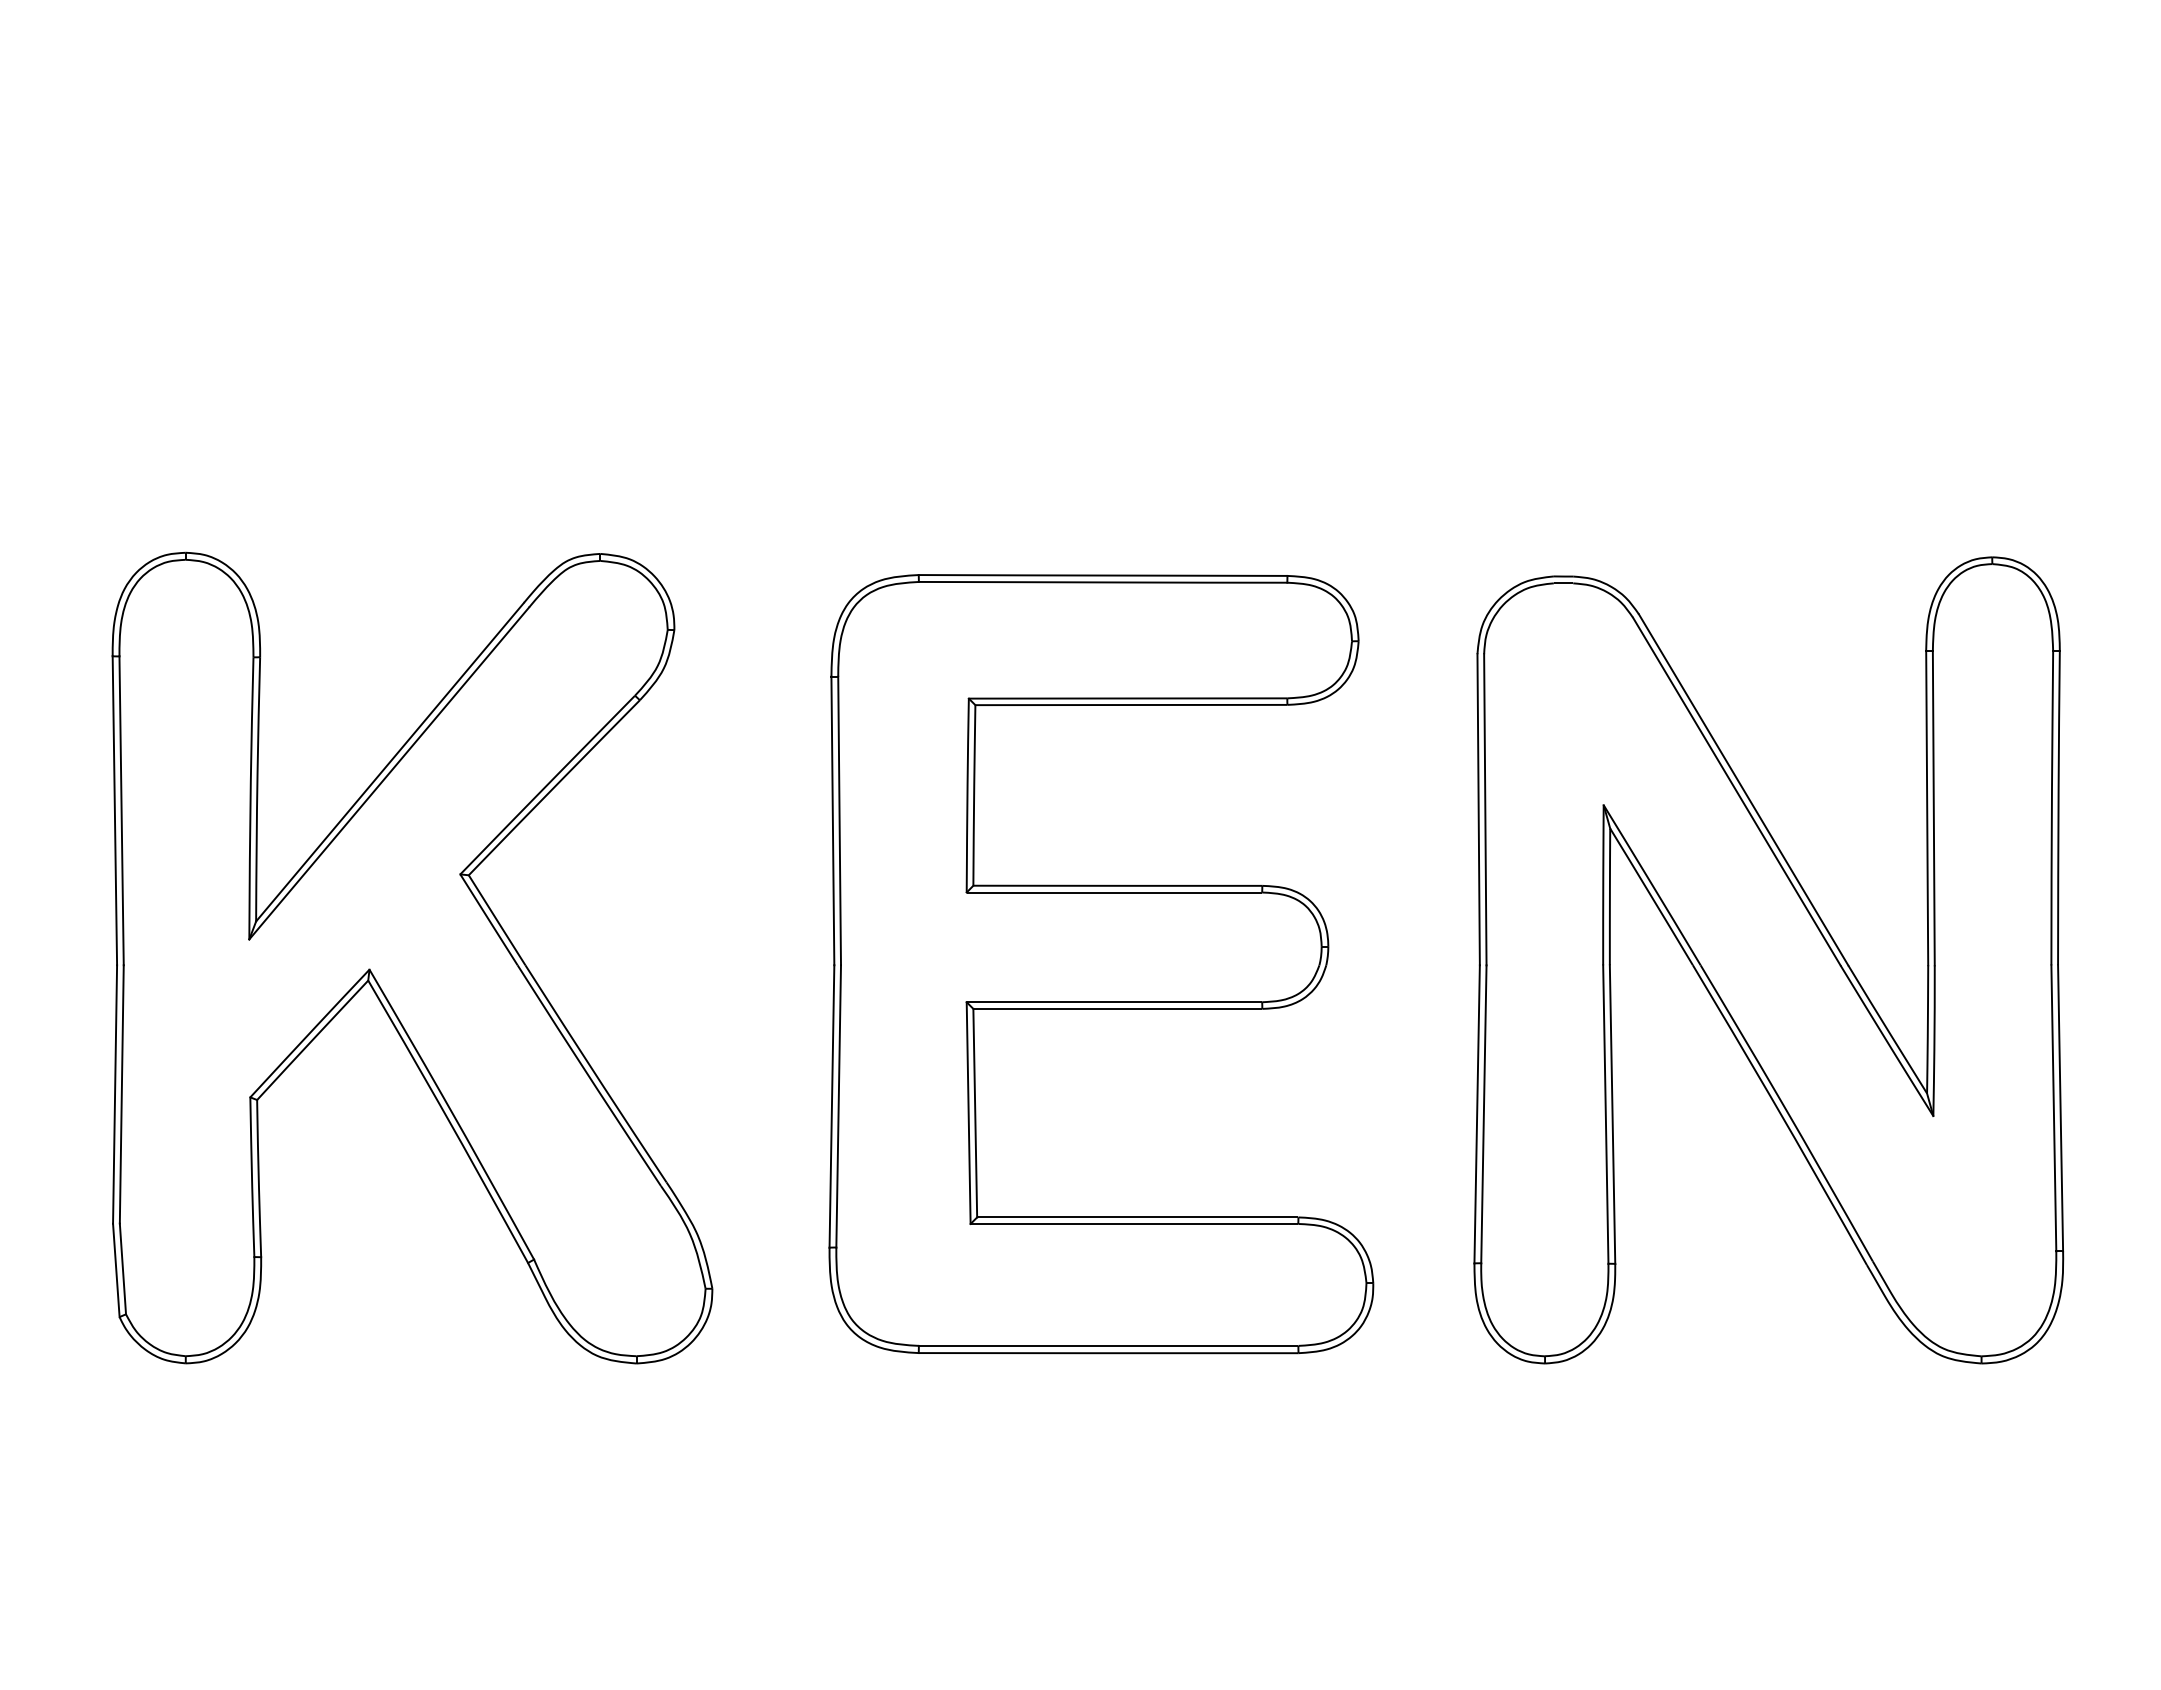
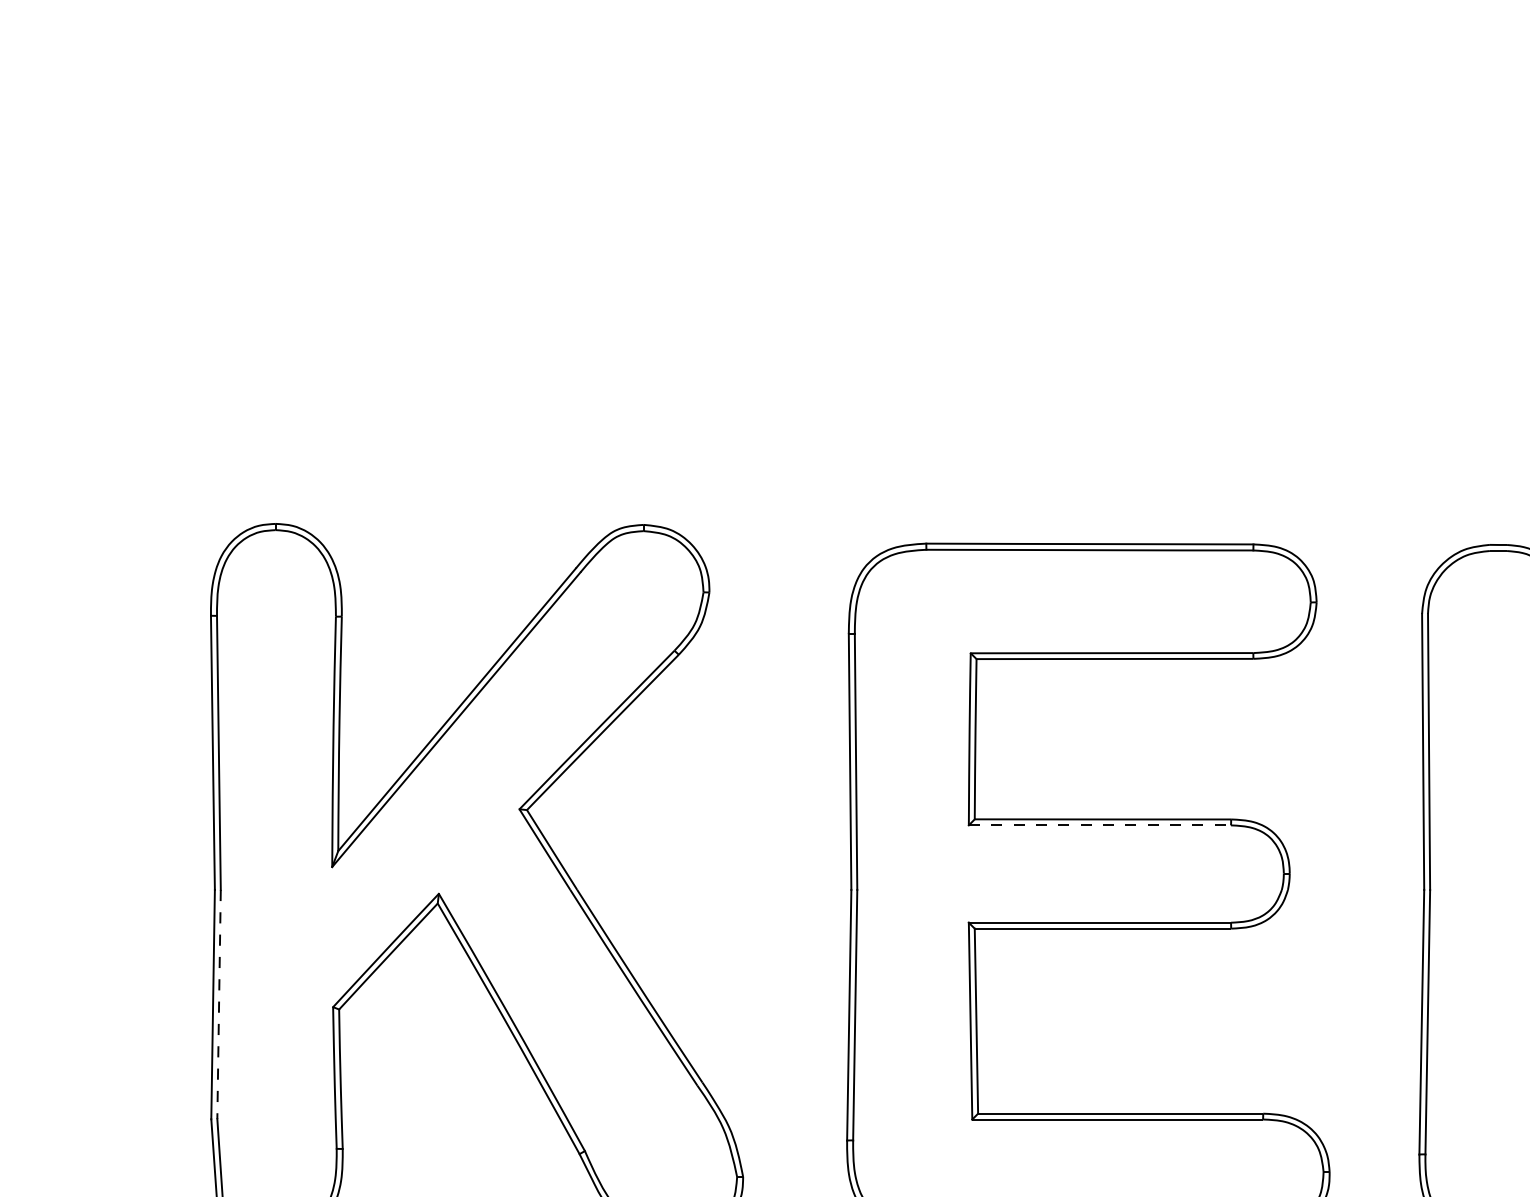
line: (1115, 892) -> (1100, 825), solid -> dashed
line: (121, 1094) -> (218, 1004), solid -> dashed

